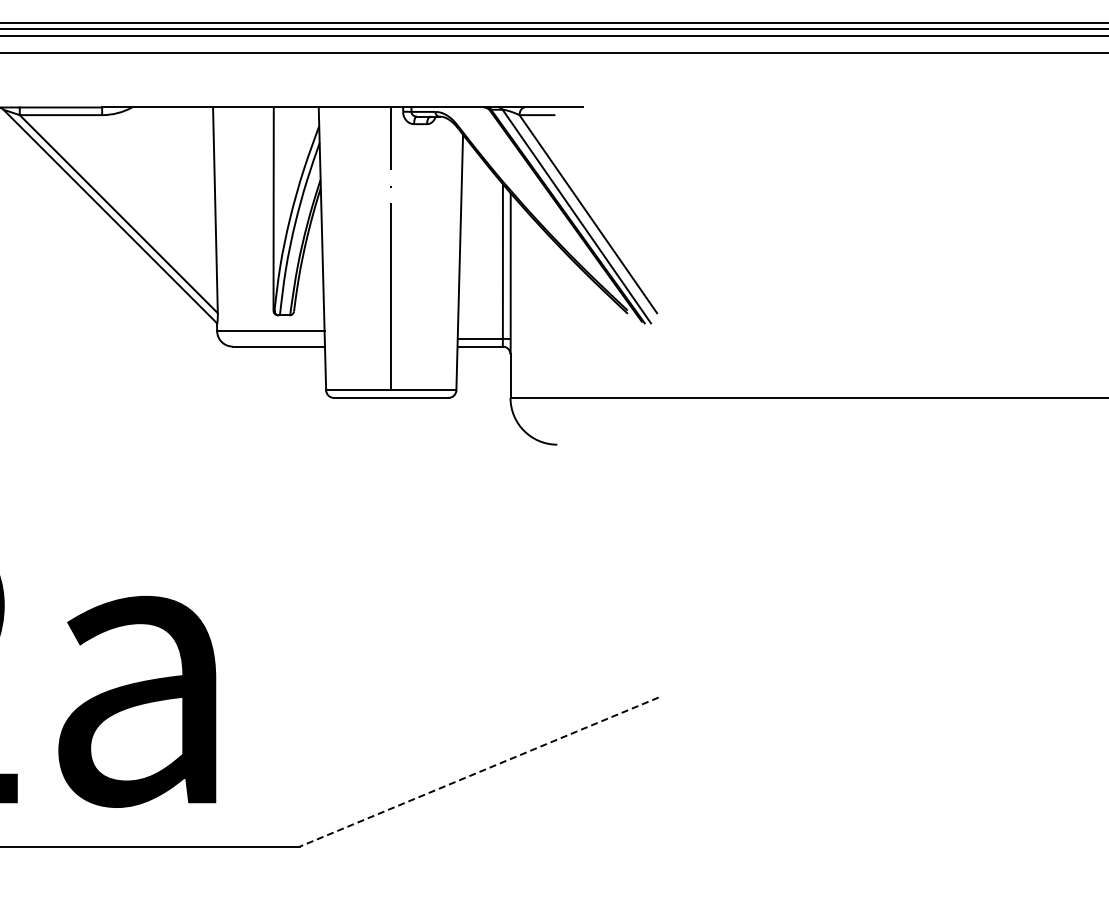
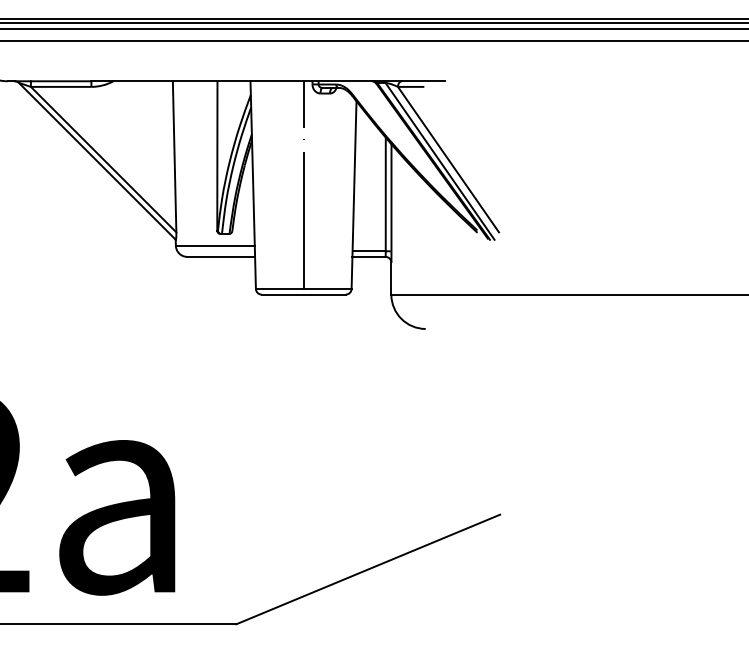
line: (478, 772) -> (367, 569), dashed -> solid

